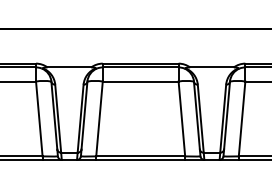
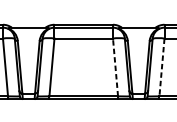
line: (181, 118) -> (115, 67), solid -> dashed
line: (242, 118) -> (162, 67), solid -> dashed

